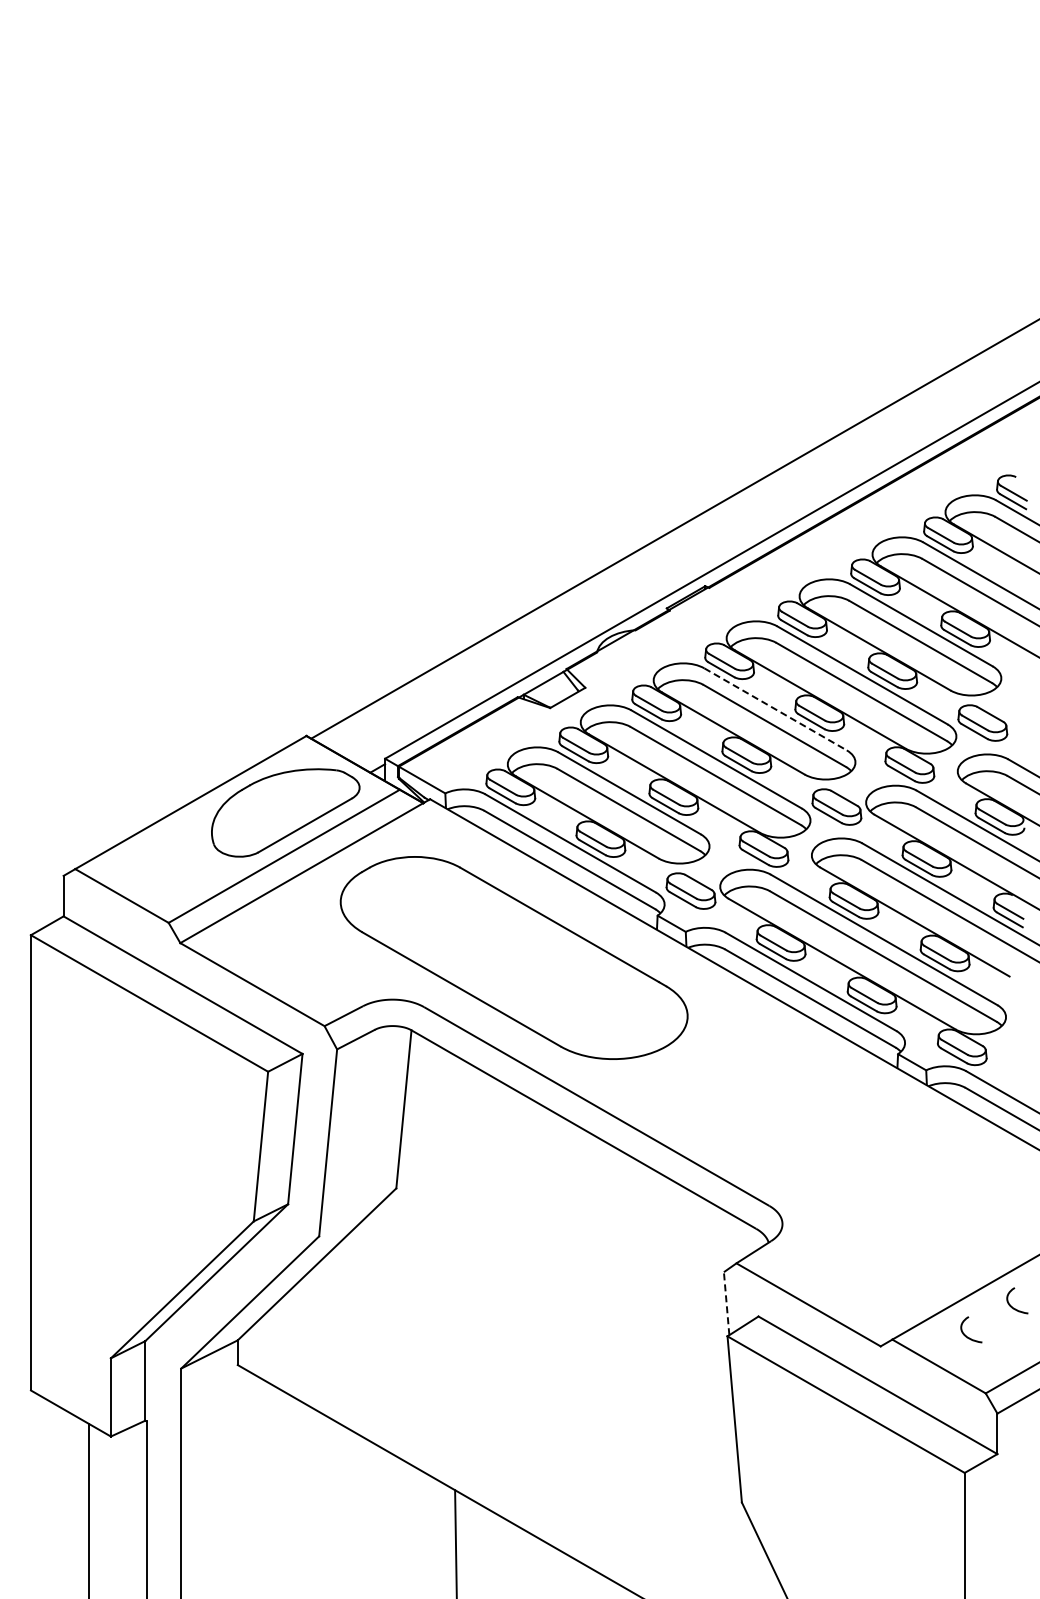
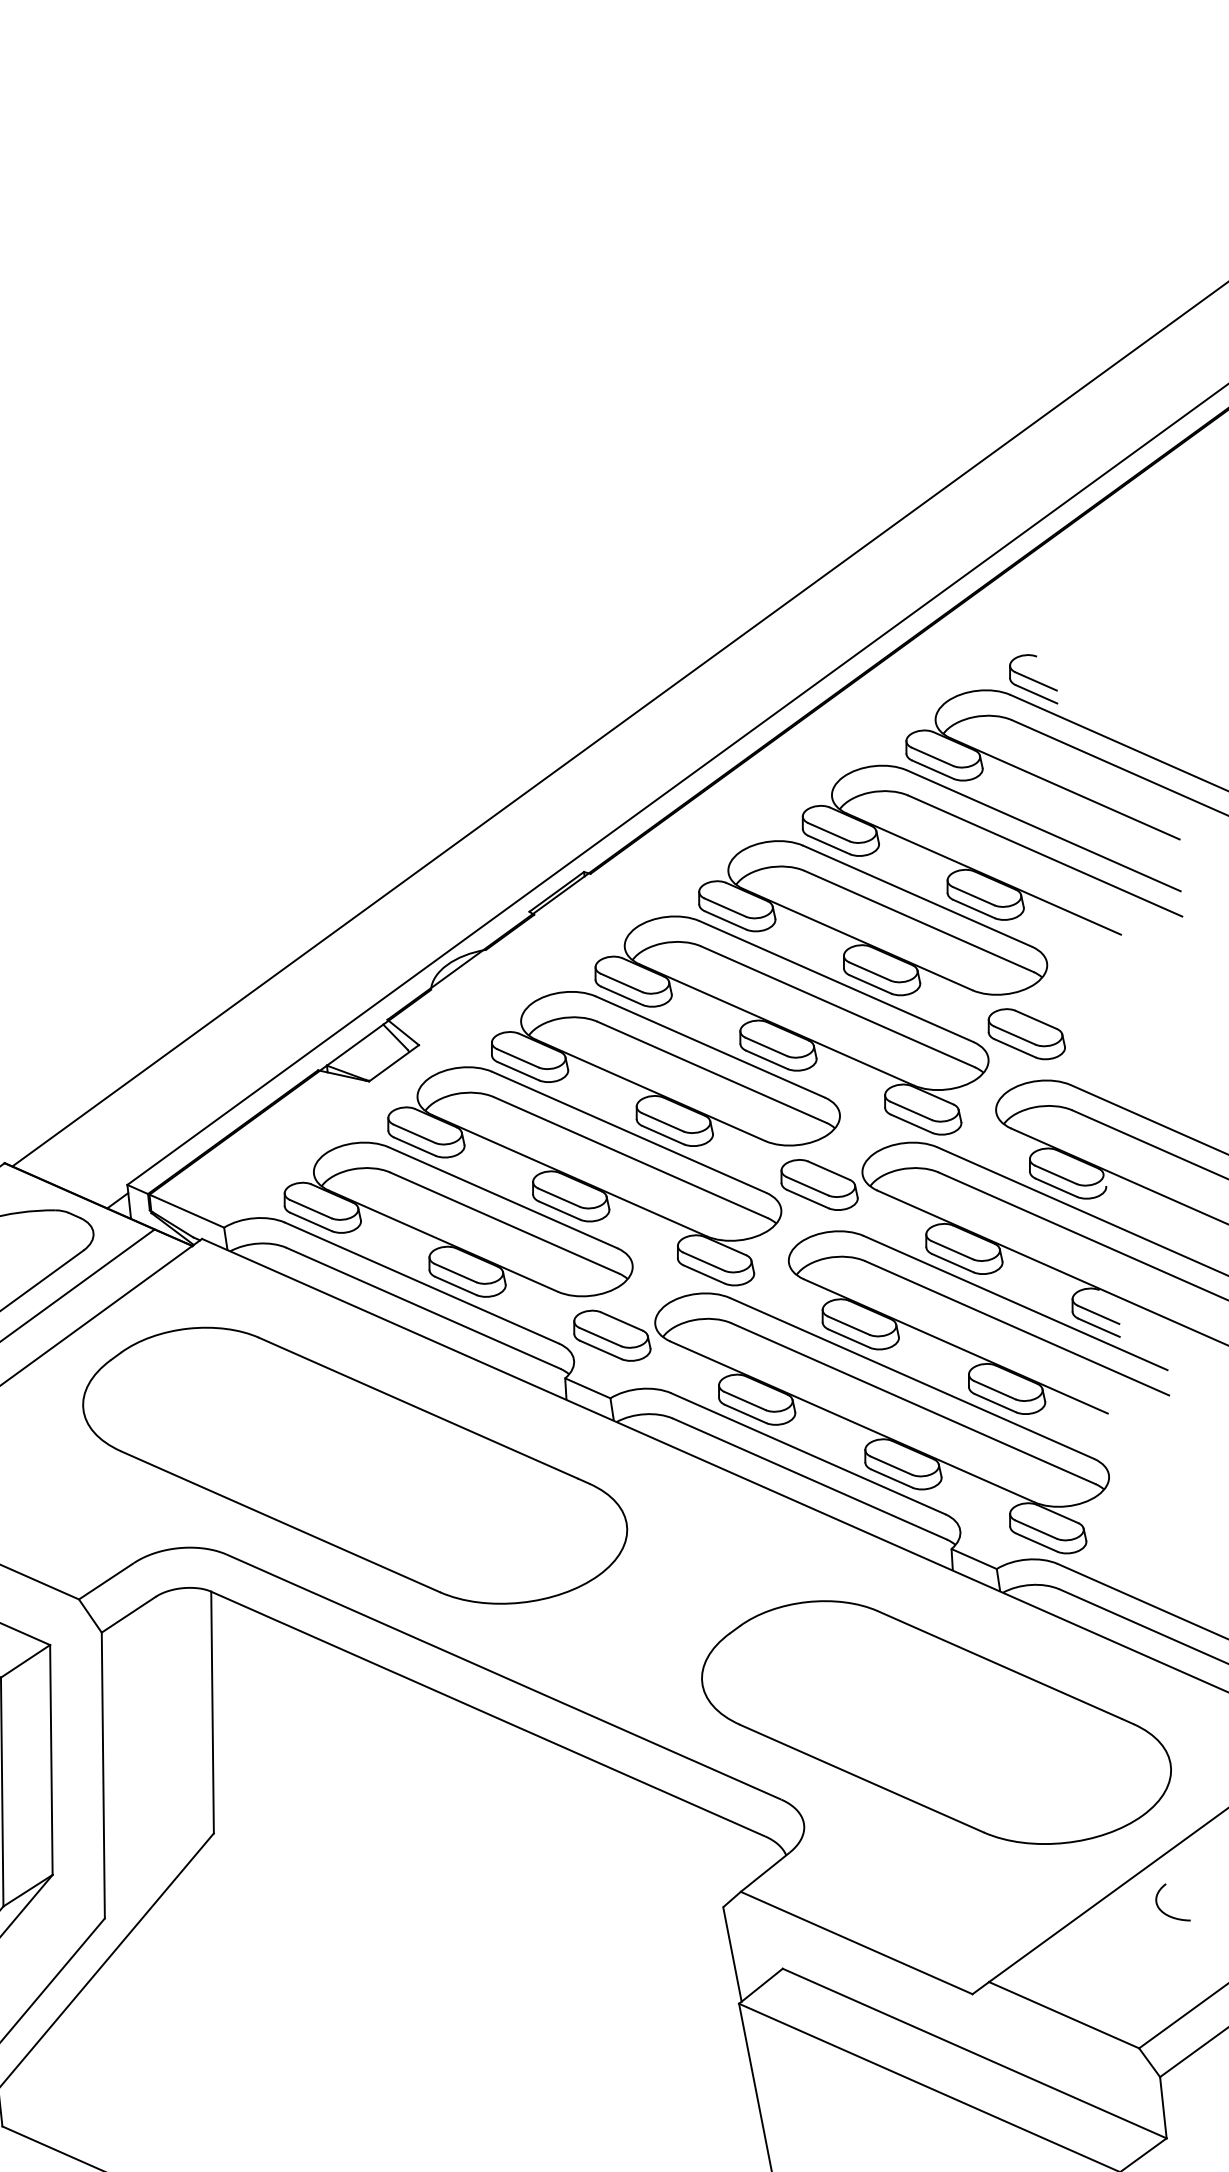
line: (776, 709) -> (711, 1047), dashed -> solid
part: (875, 1165) -> (935, 1721), added
line: (726, 1303) -> (732, 1954), dashed -> solid
curve: (965, 1334) -> (1098, 1962), removed

